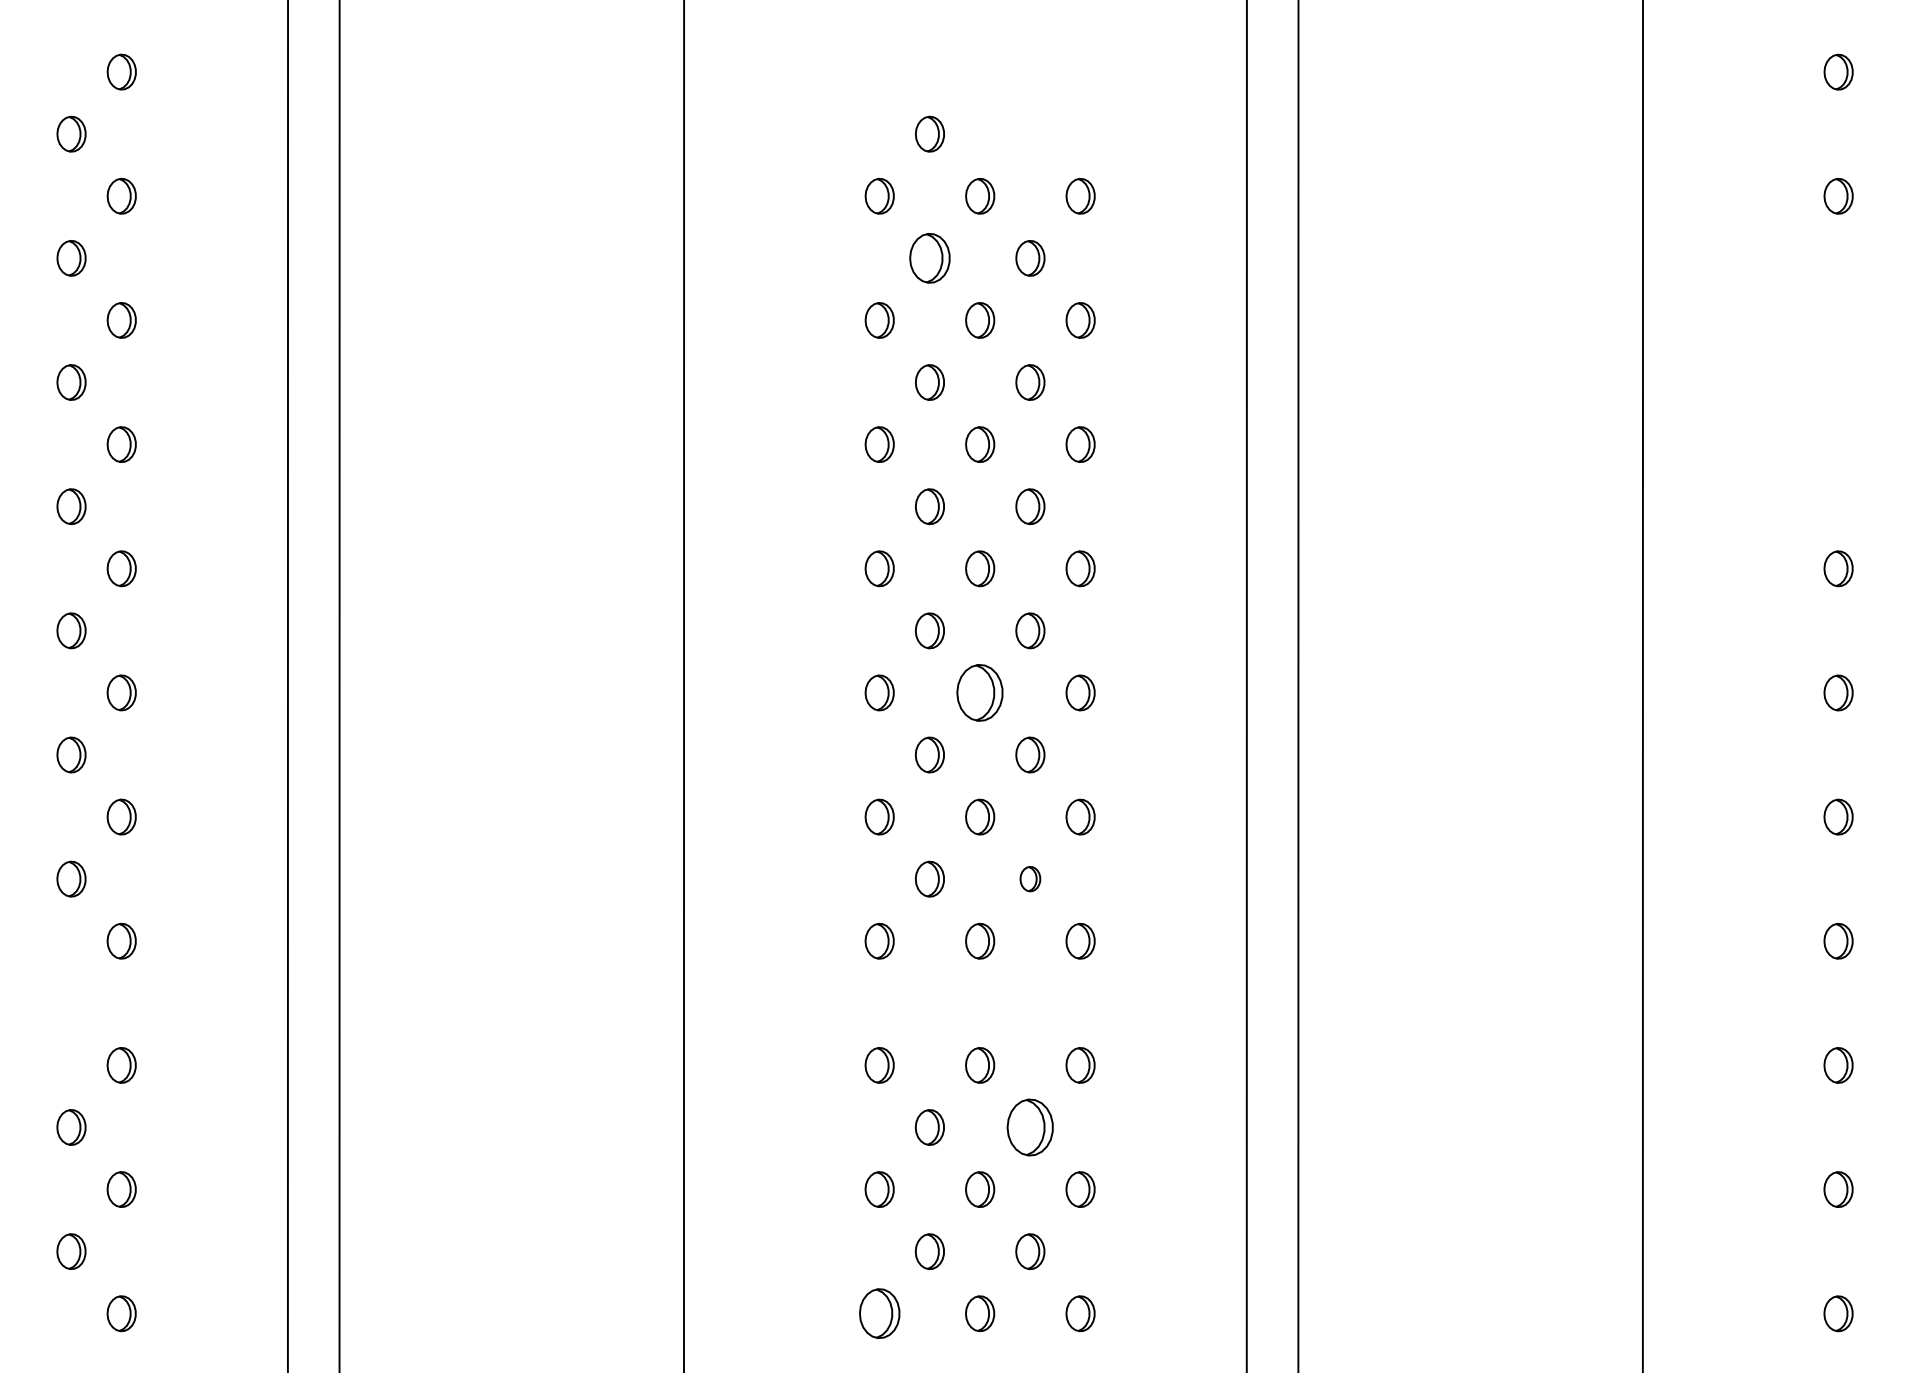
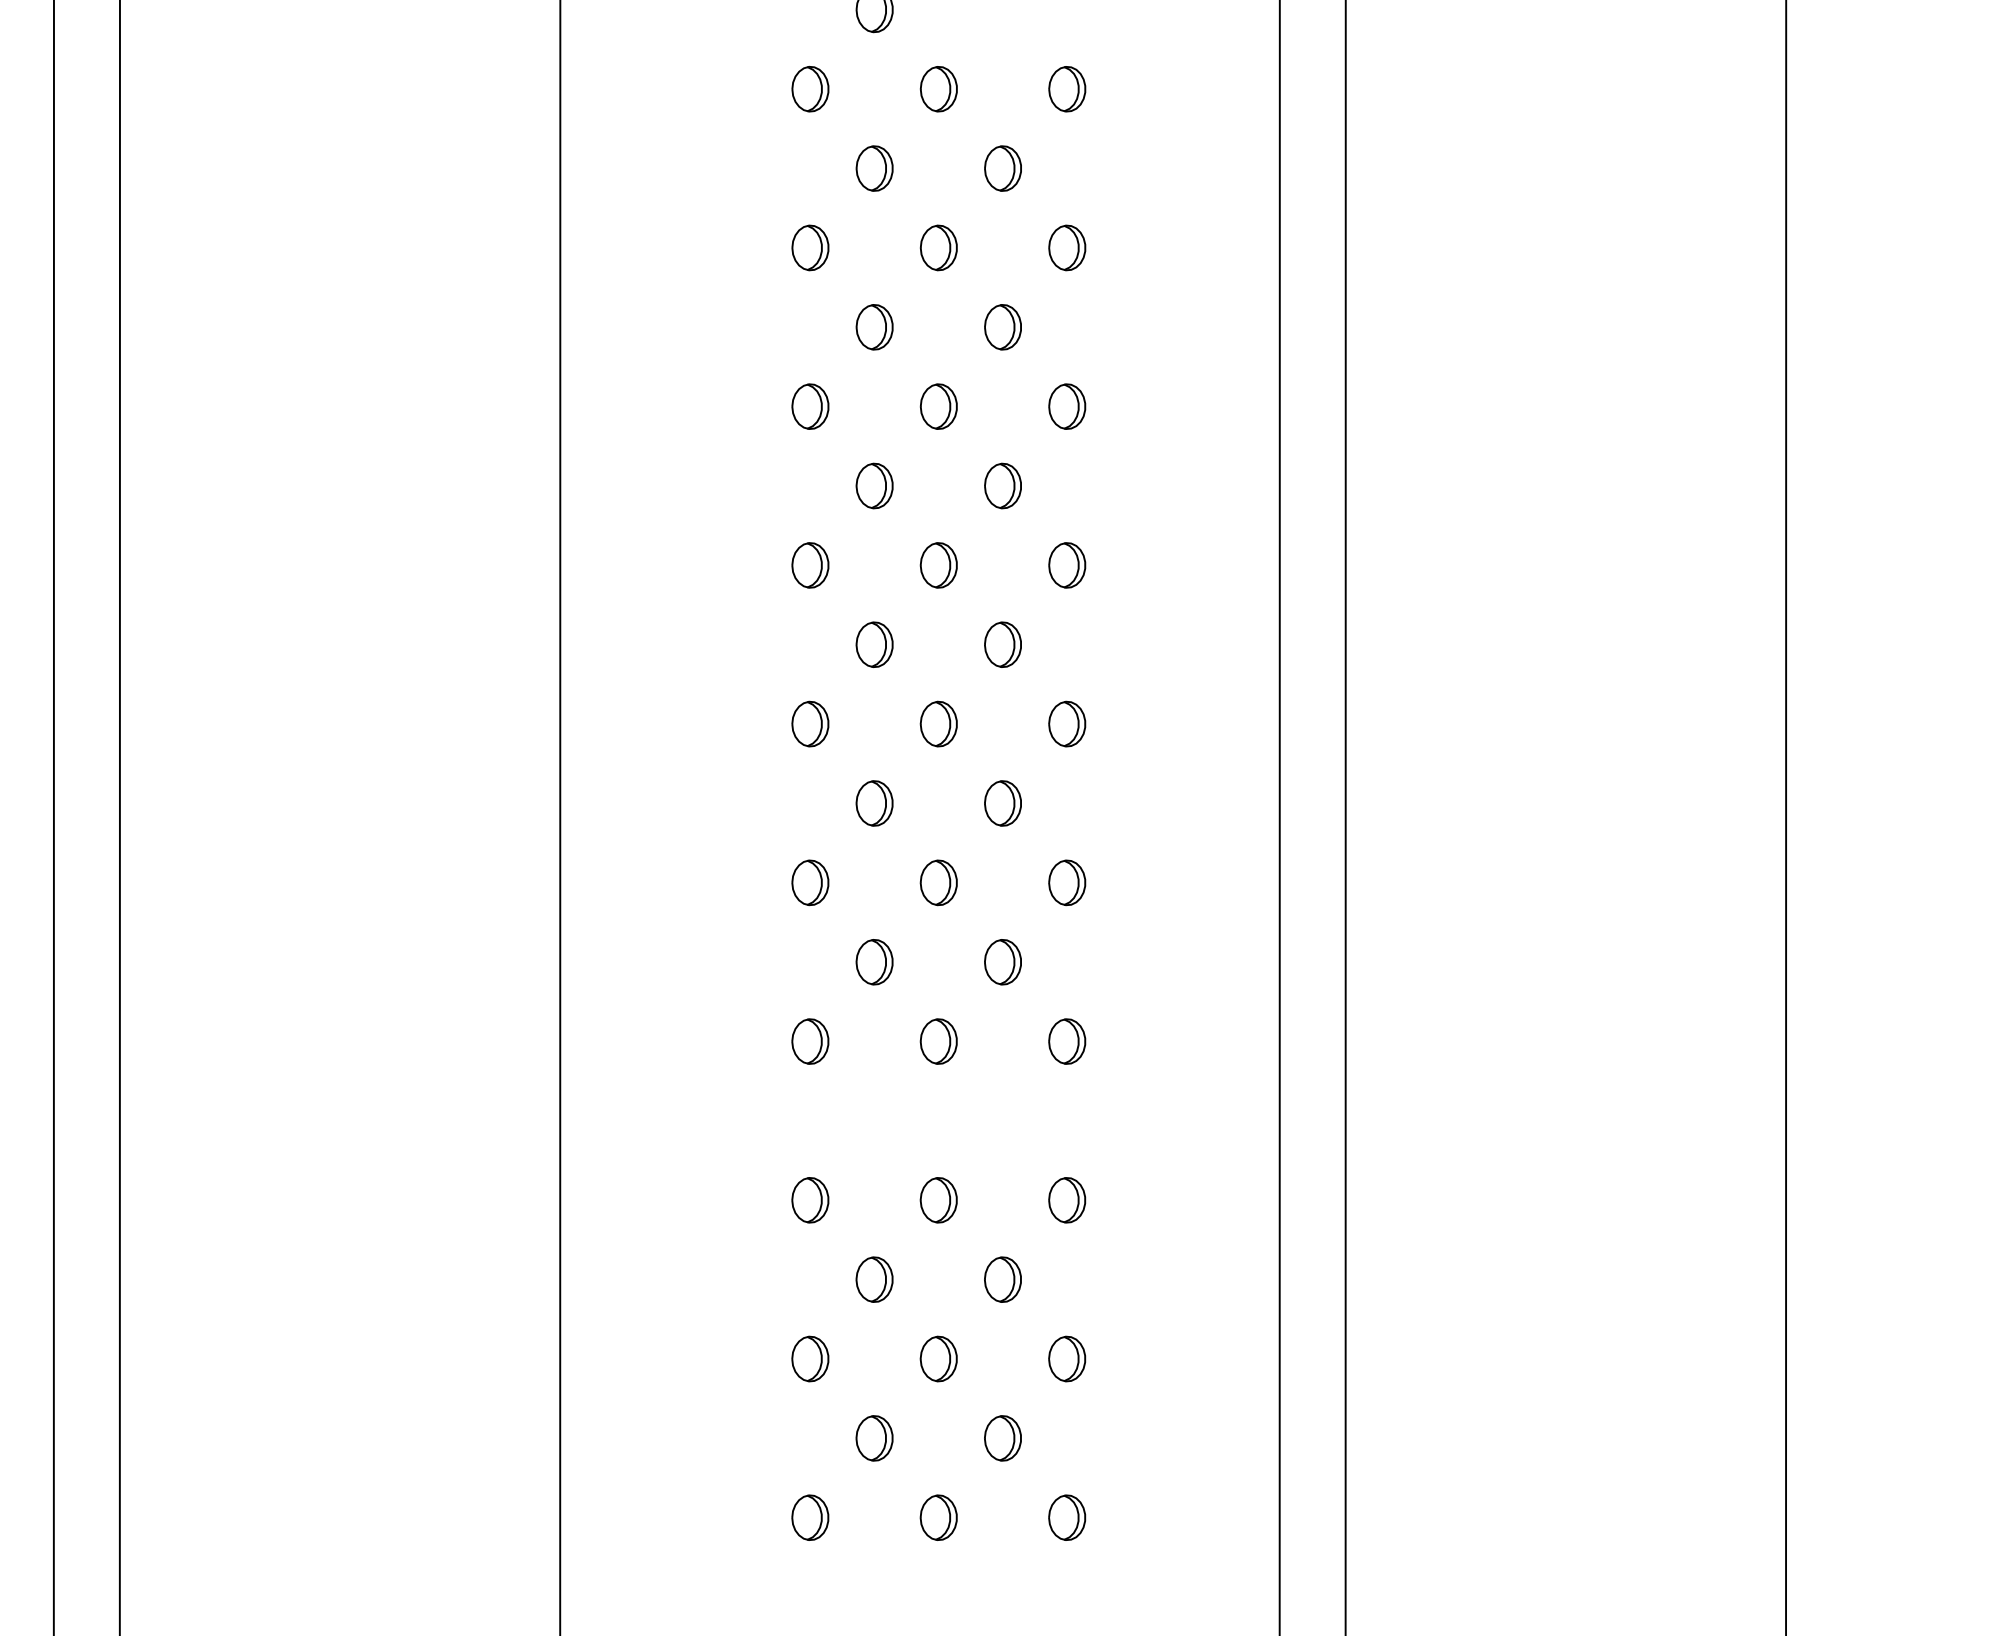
part: (929, 258) -> (874, 168), size x0.71
part: (980, 692) -> (939, 723), size x0.62
part: (1030, 878) -> (1003, 961), size x1.43
part: (1030, 1127) -> (1003, 1279), size x0.62
part: (879, 1313) -> (810, 1517), size x0.71

